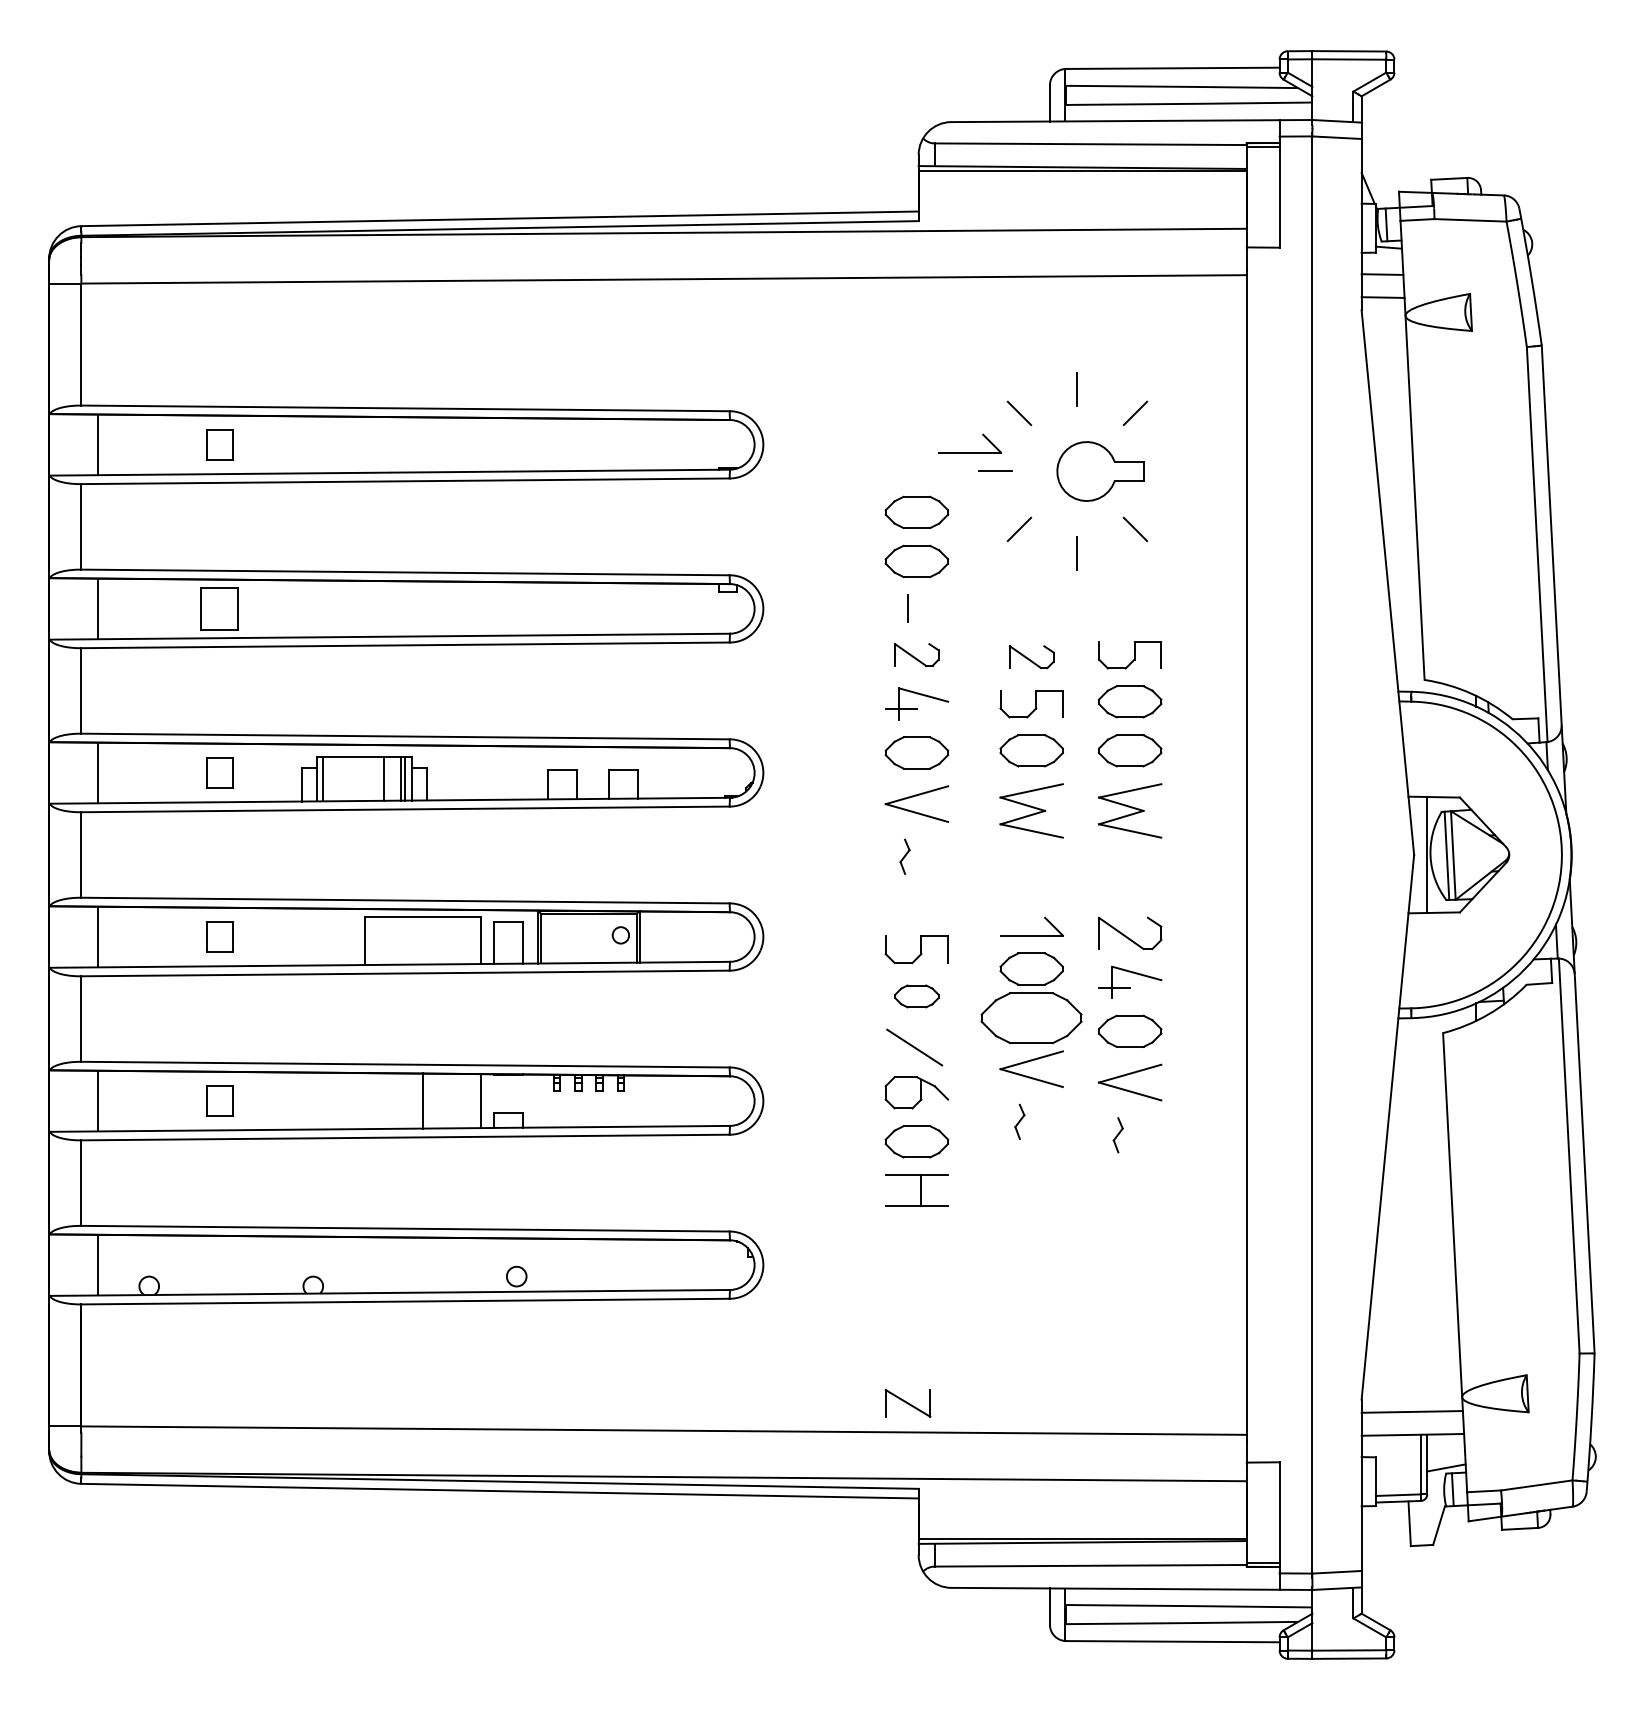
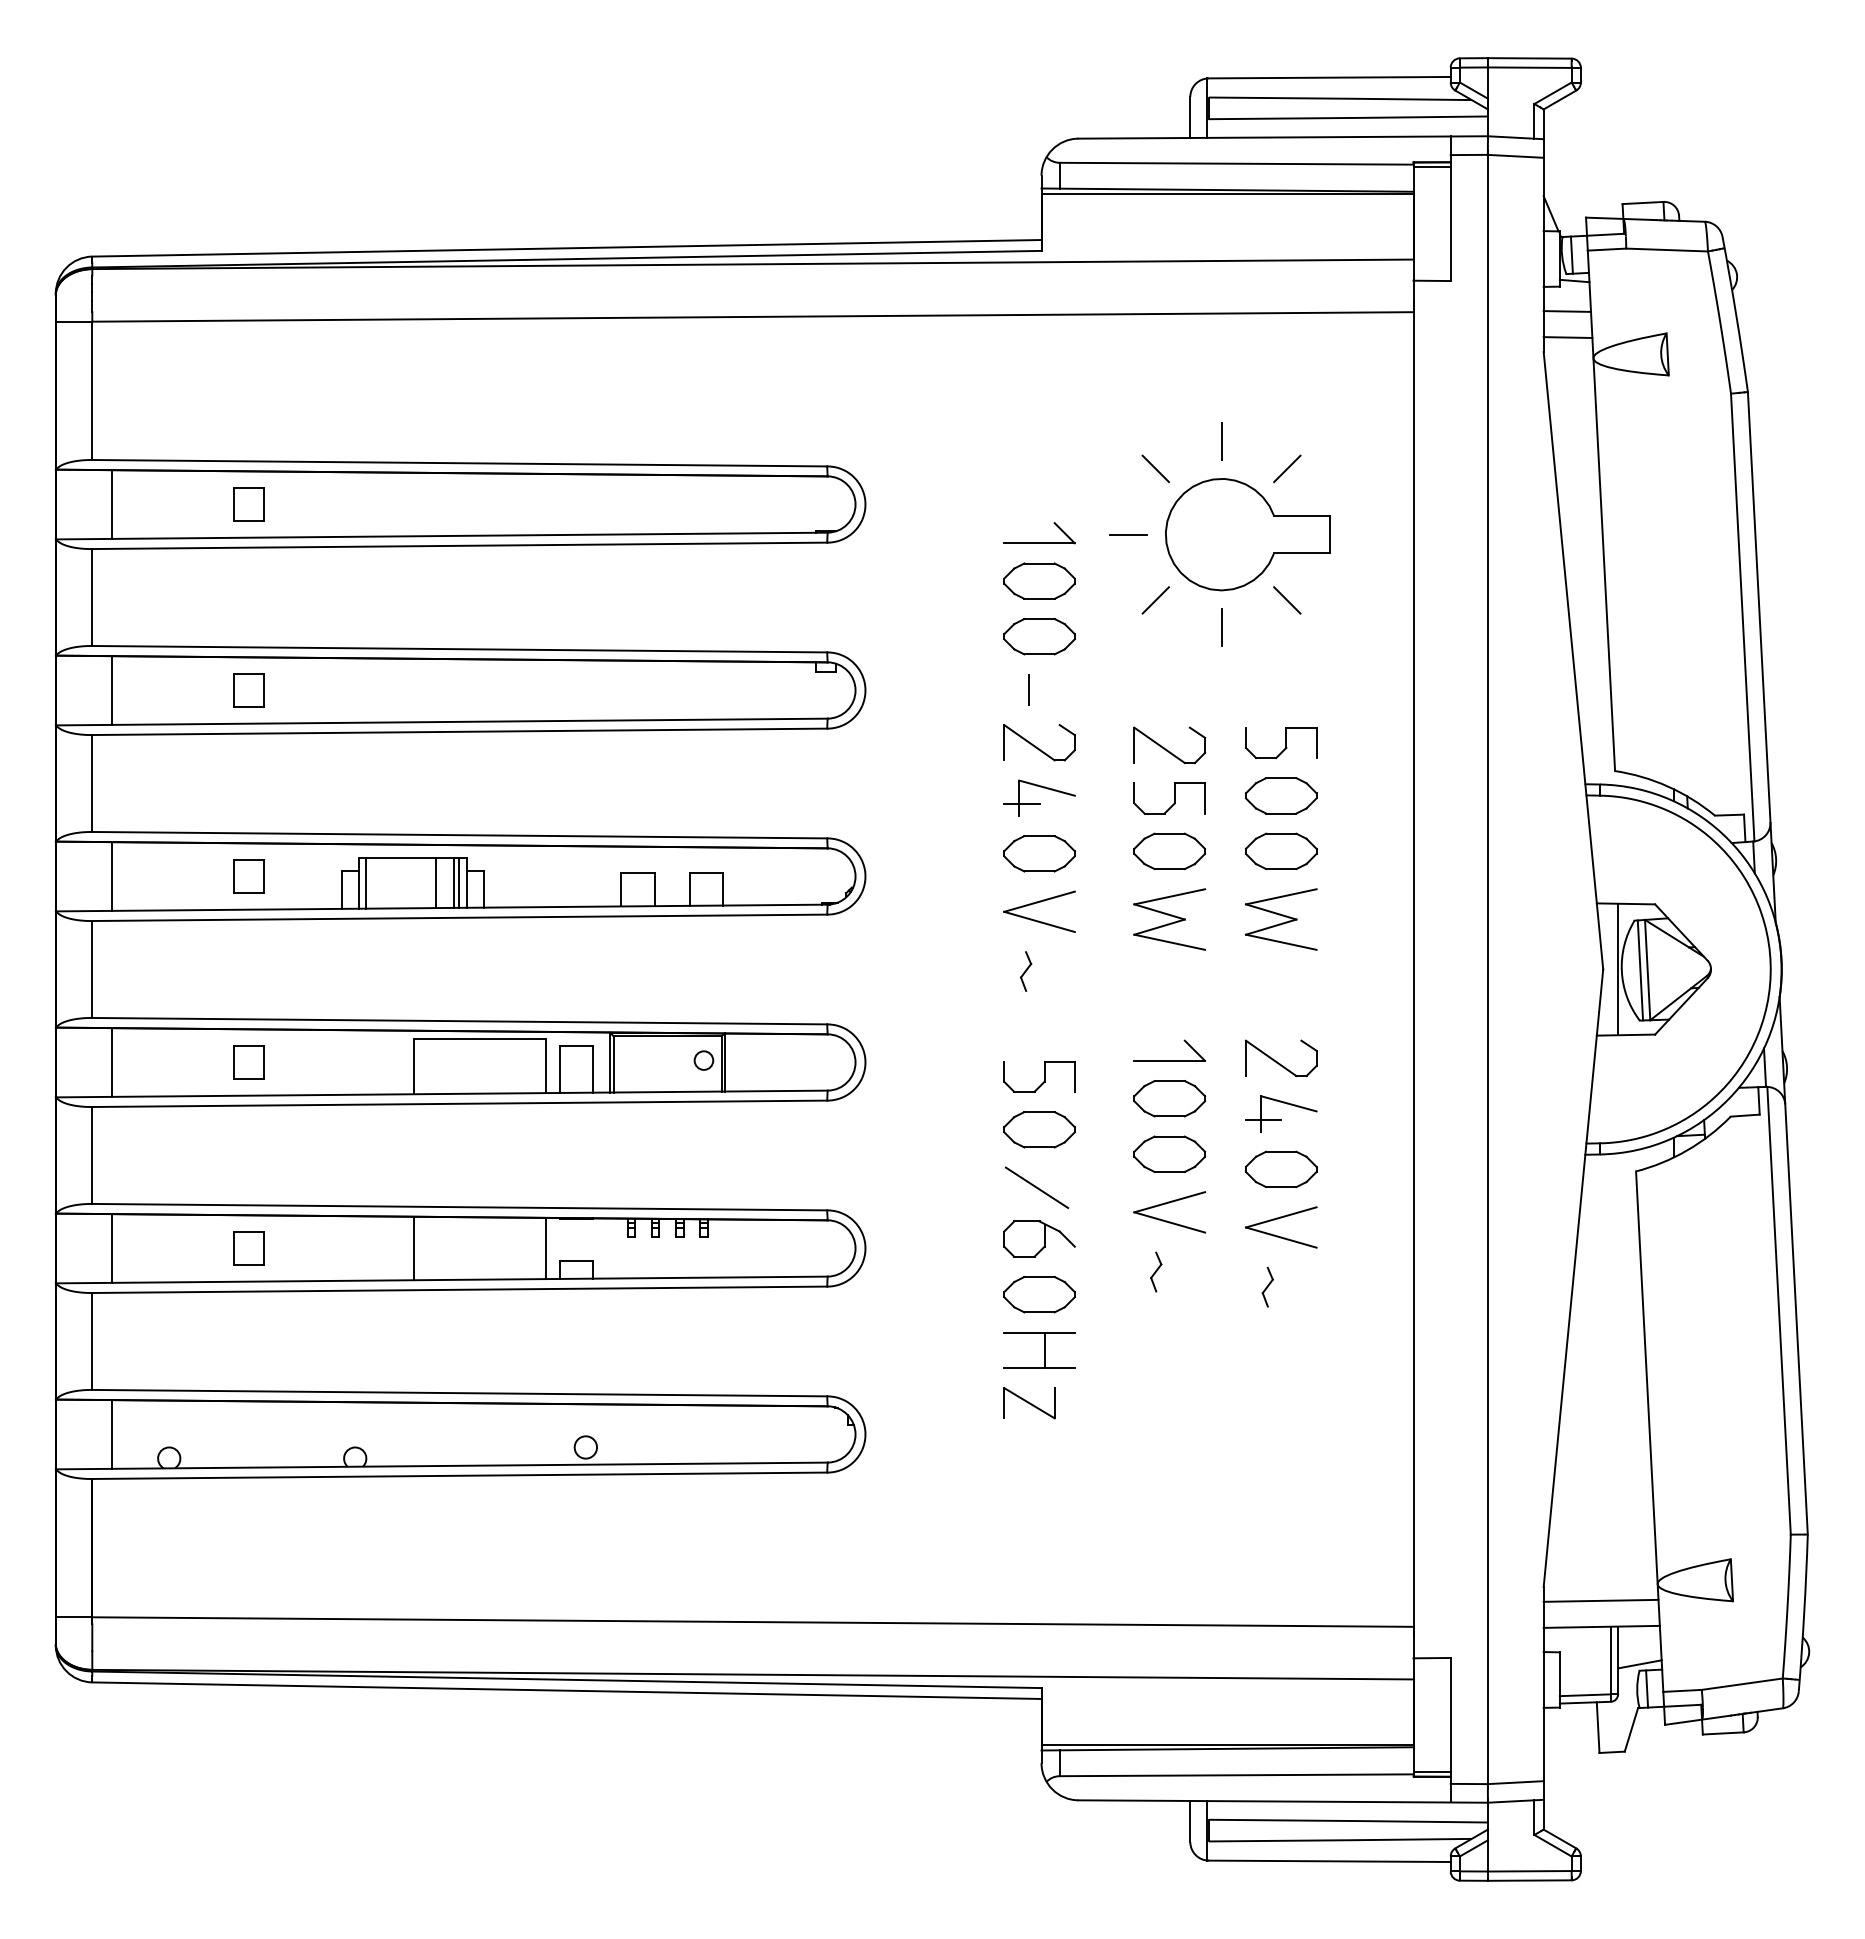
part: (969, 451) -> (1039, 542), moved
part: (1100, 471) -> (1247, 534), size x1.67
part: (219, 608) -> (248, 690), size x0.71
part: (916, 654) -> (1039, 742), size x1.43
part: (1031, 656) -> (1169, 744), size x1.43
part: (916, 996) -> (1039, 1129), size x1.43
part: (1031, 1017) -> (1169, 1153), size x0.62
line: (422, 1101) -> (413, 1248), moved
part: (908, 1403) -> (1029, 1403), moved

